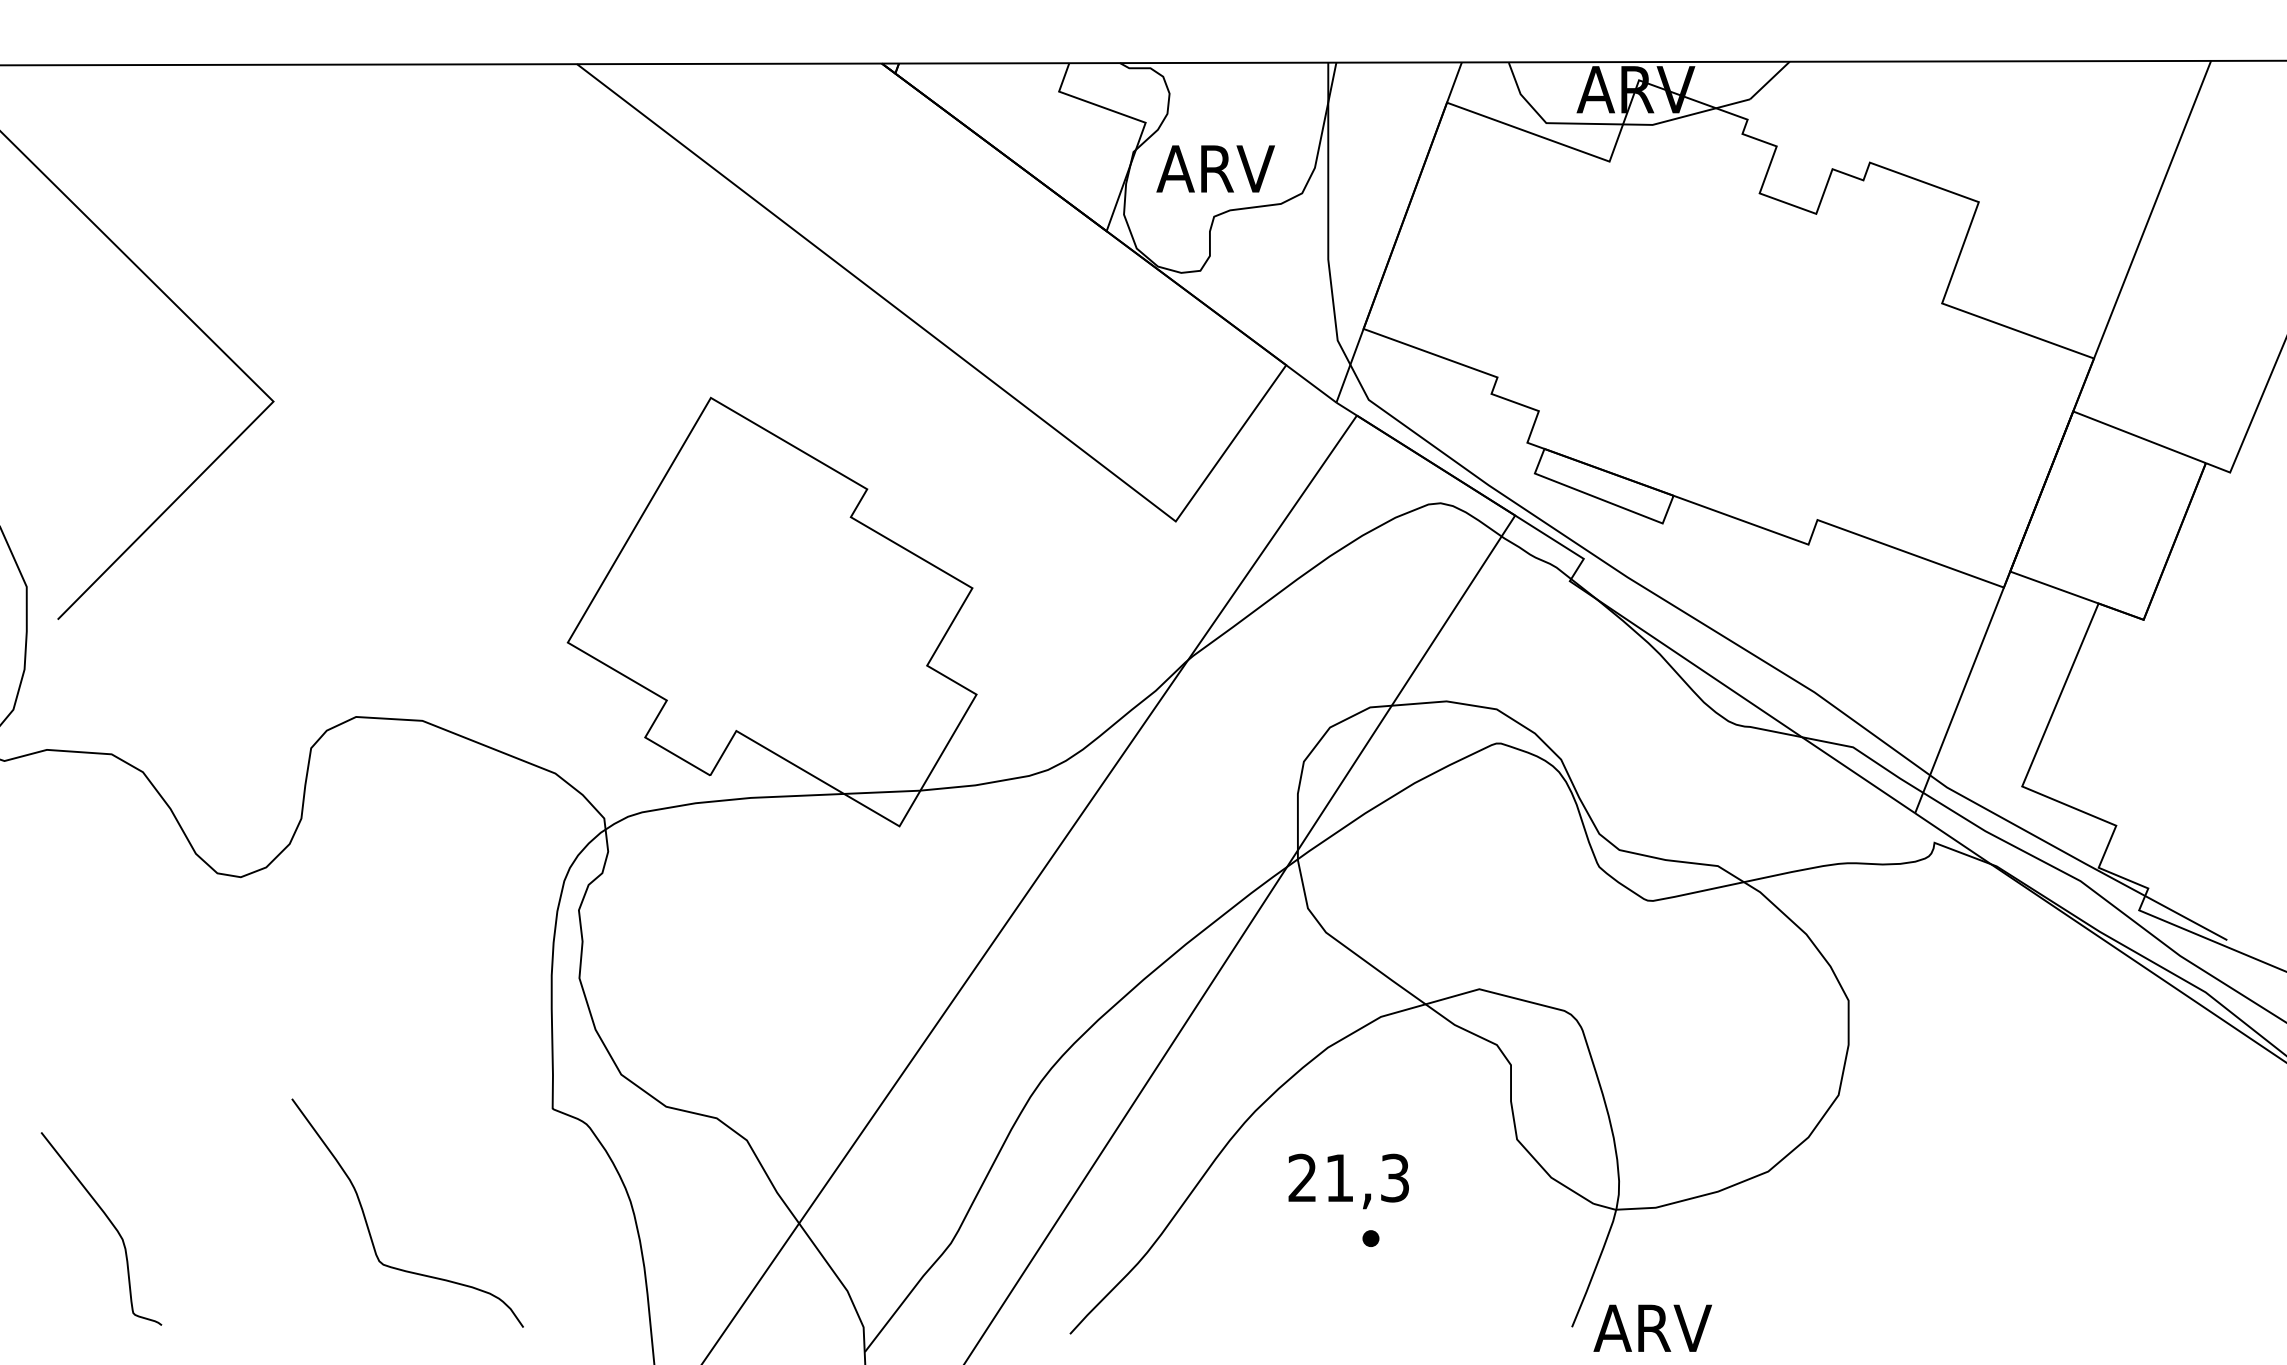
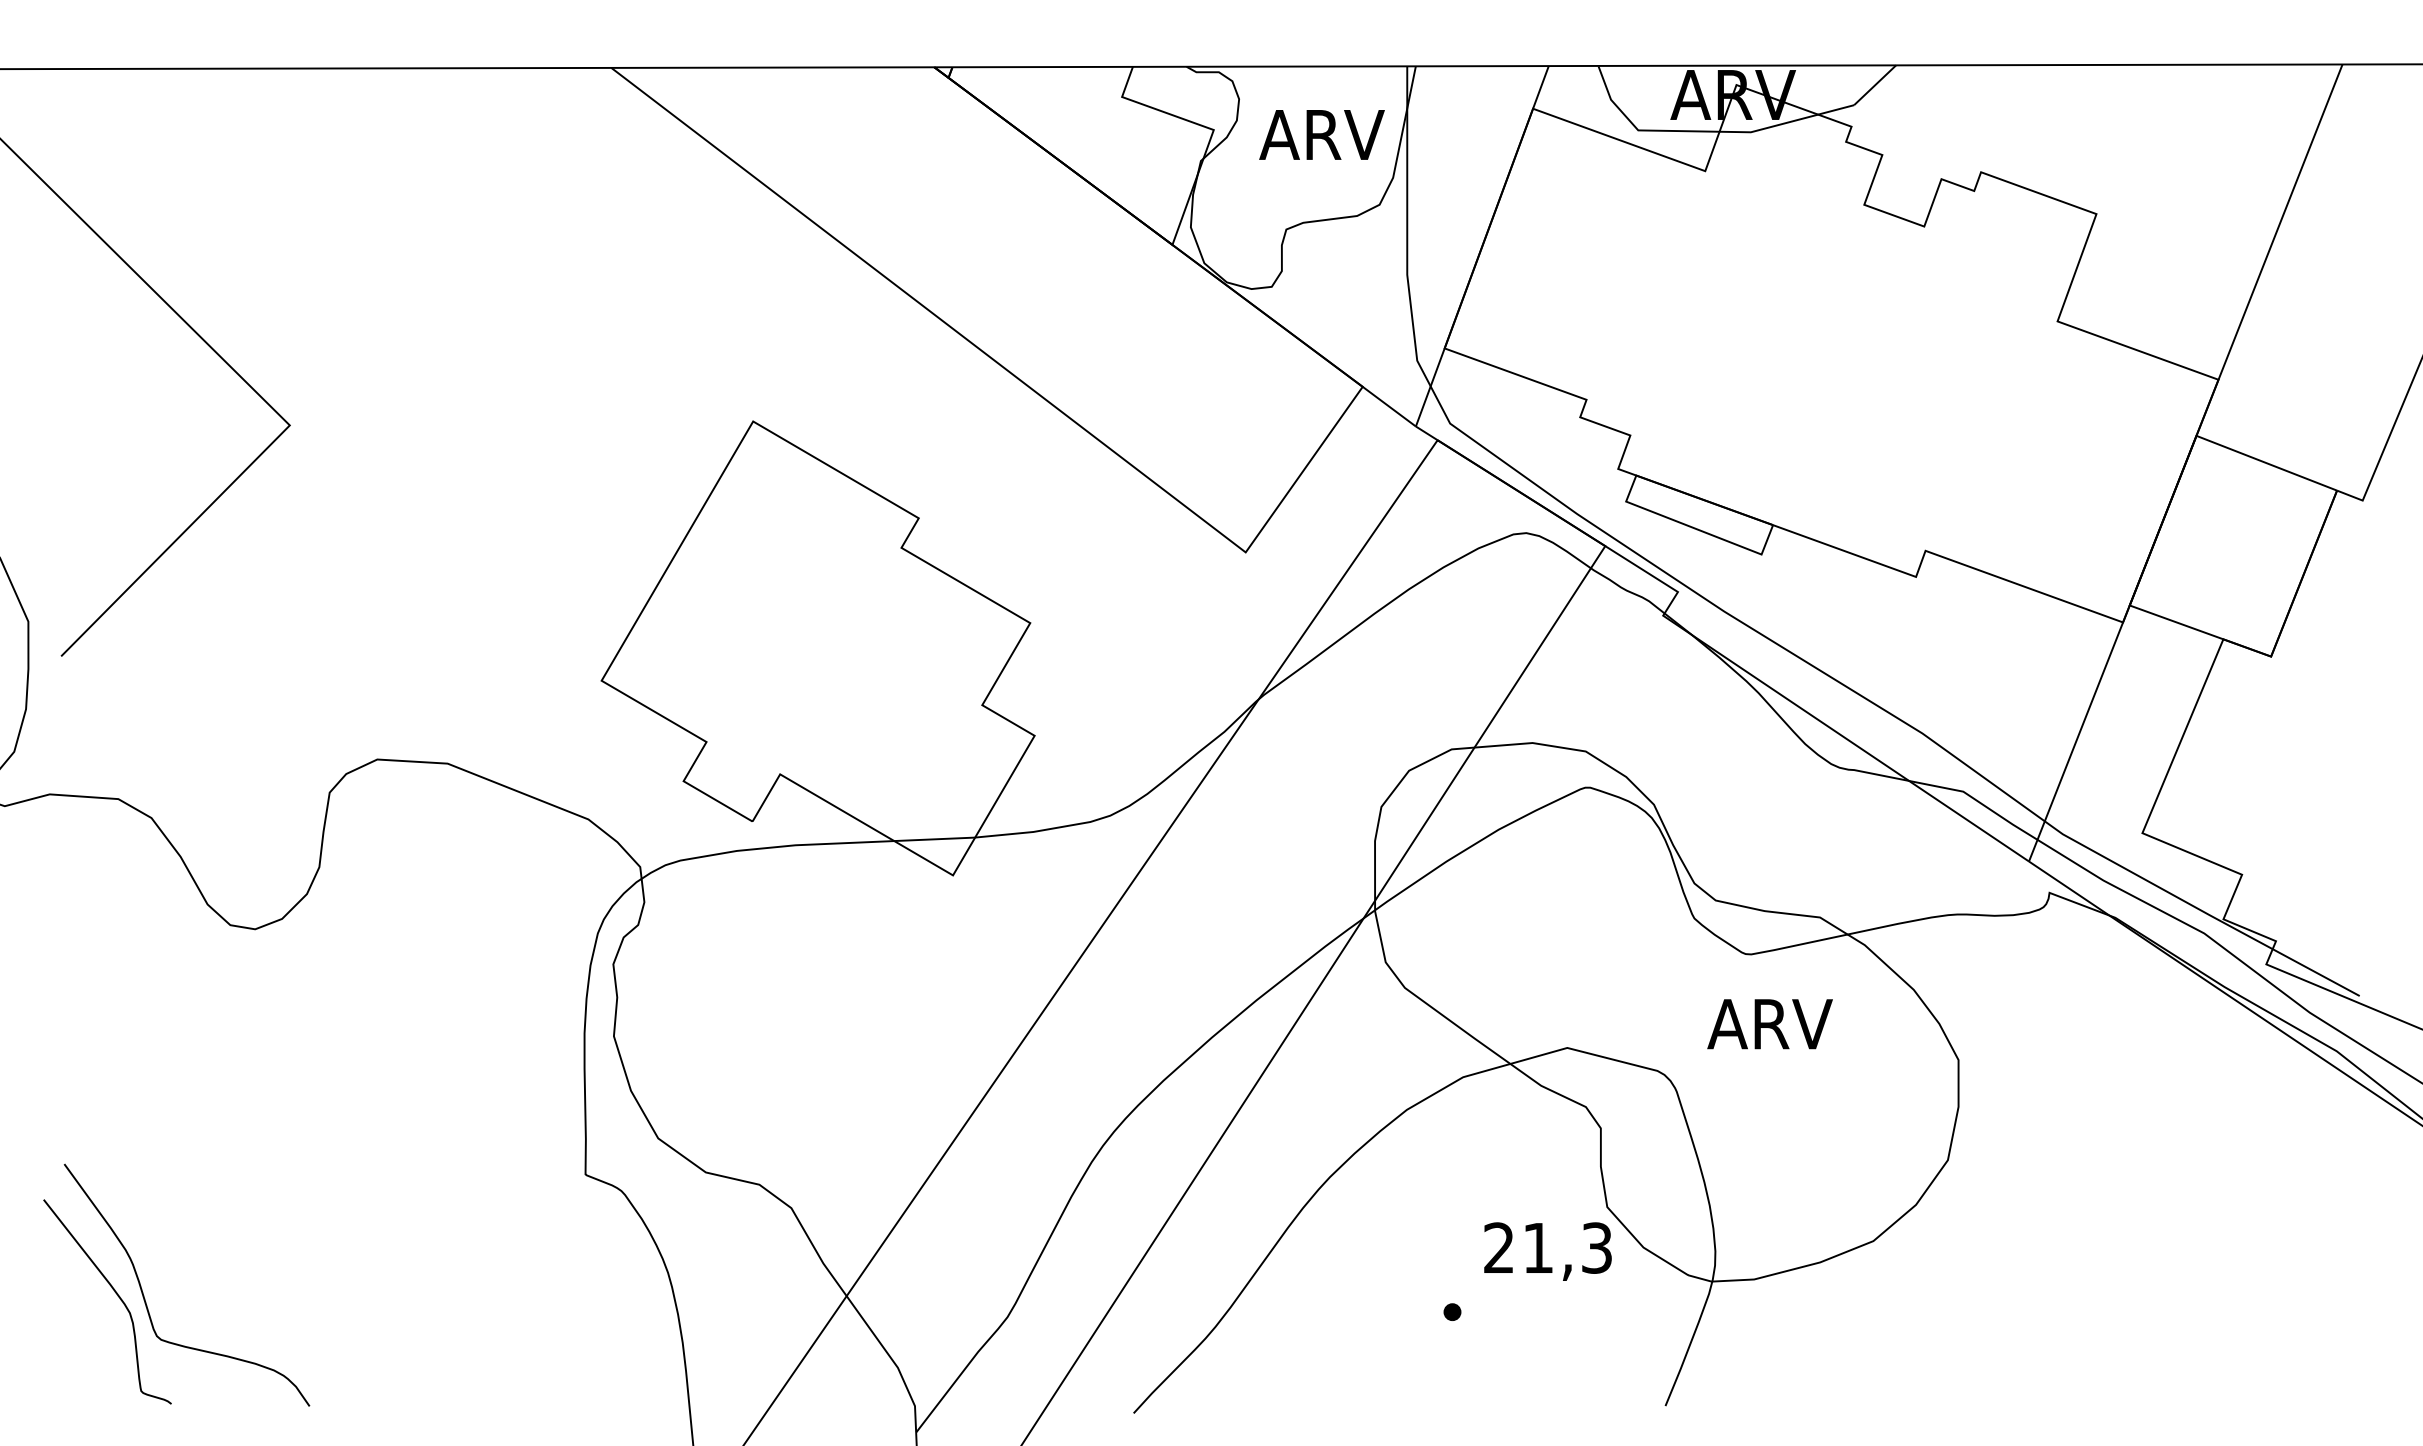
text: (1215, 168) -> (1321, 134), moved
text: (1348, 1181) -> (1547, 1251), moved
curve: (368, 1225) -> (145, 1298), moved
text: (1652, 1328) -> (1769, 1024), moved

